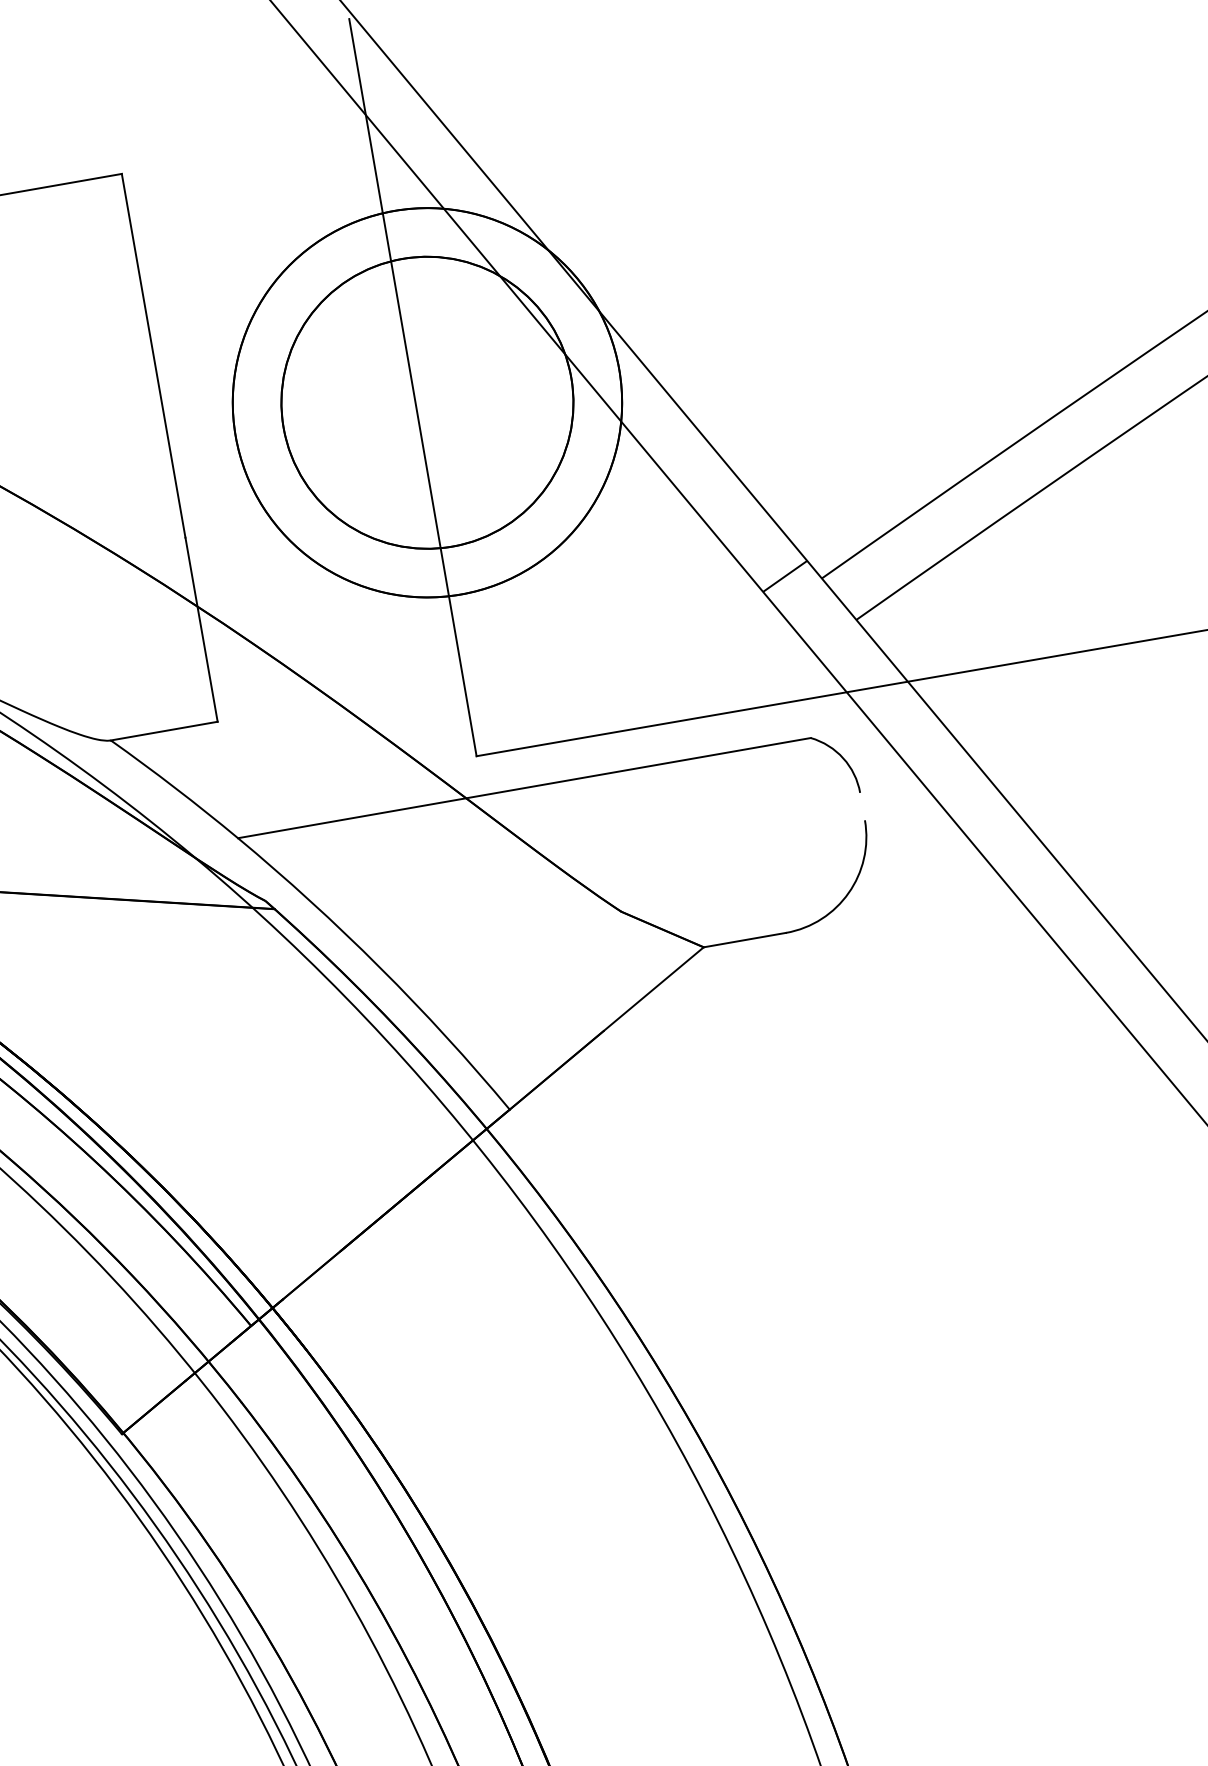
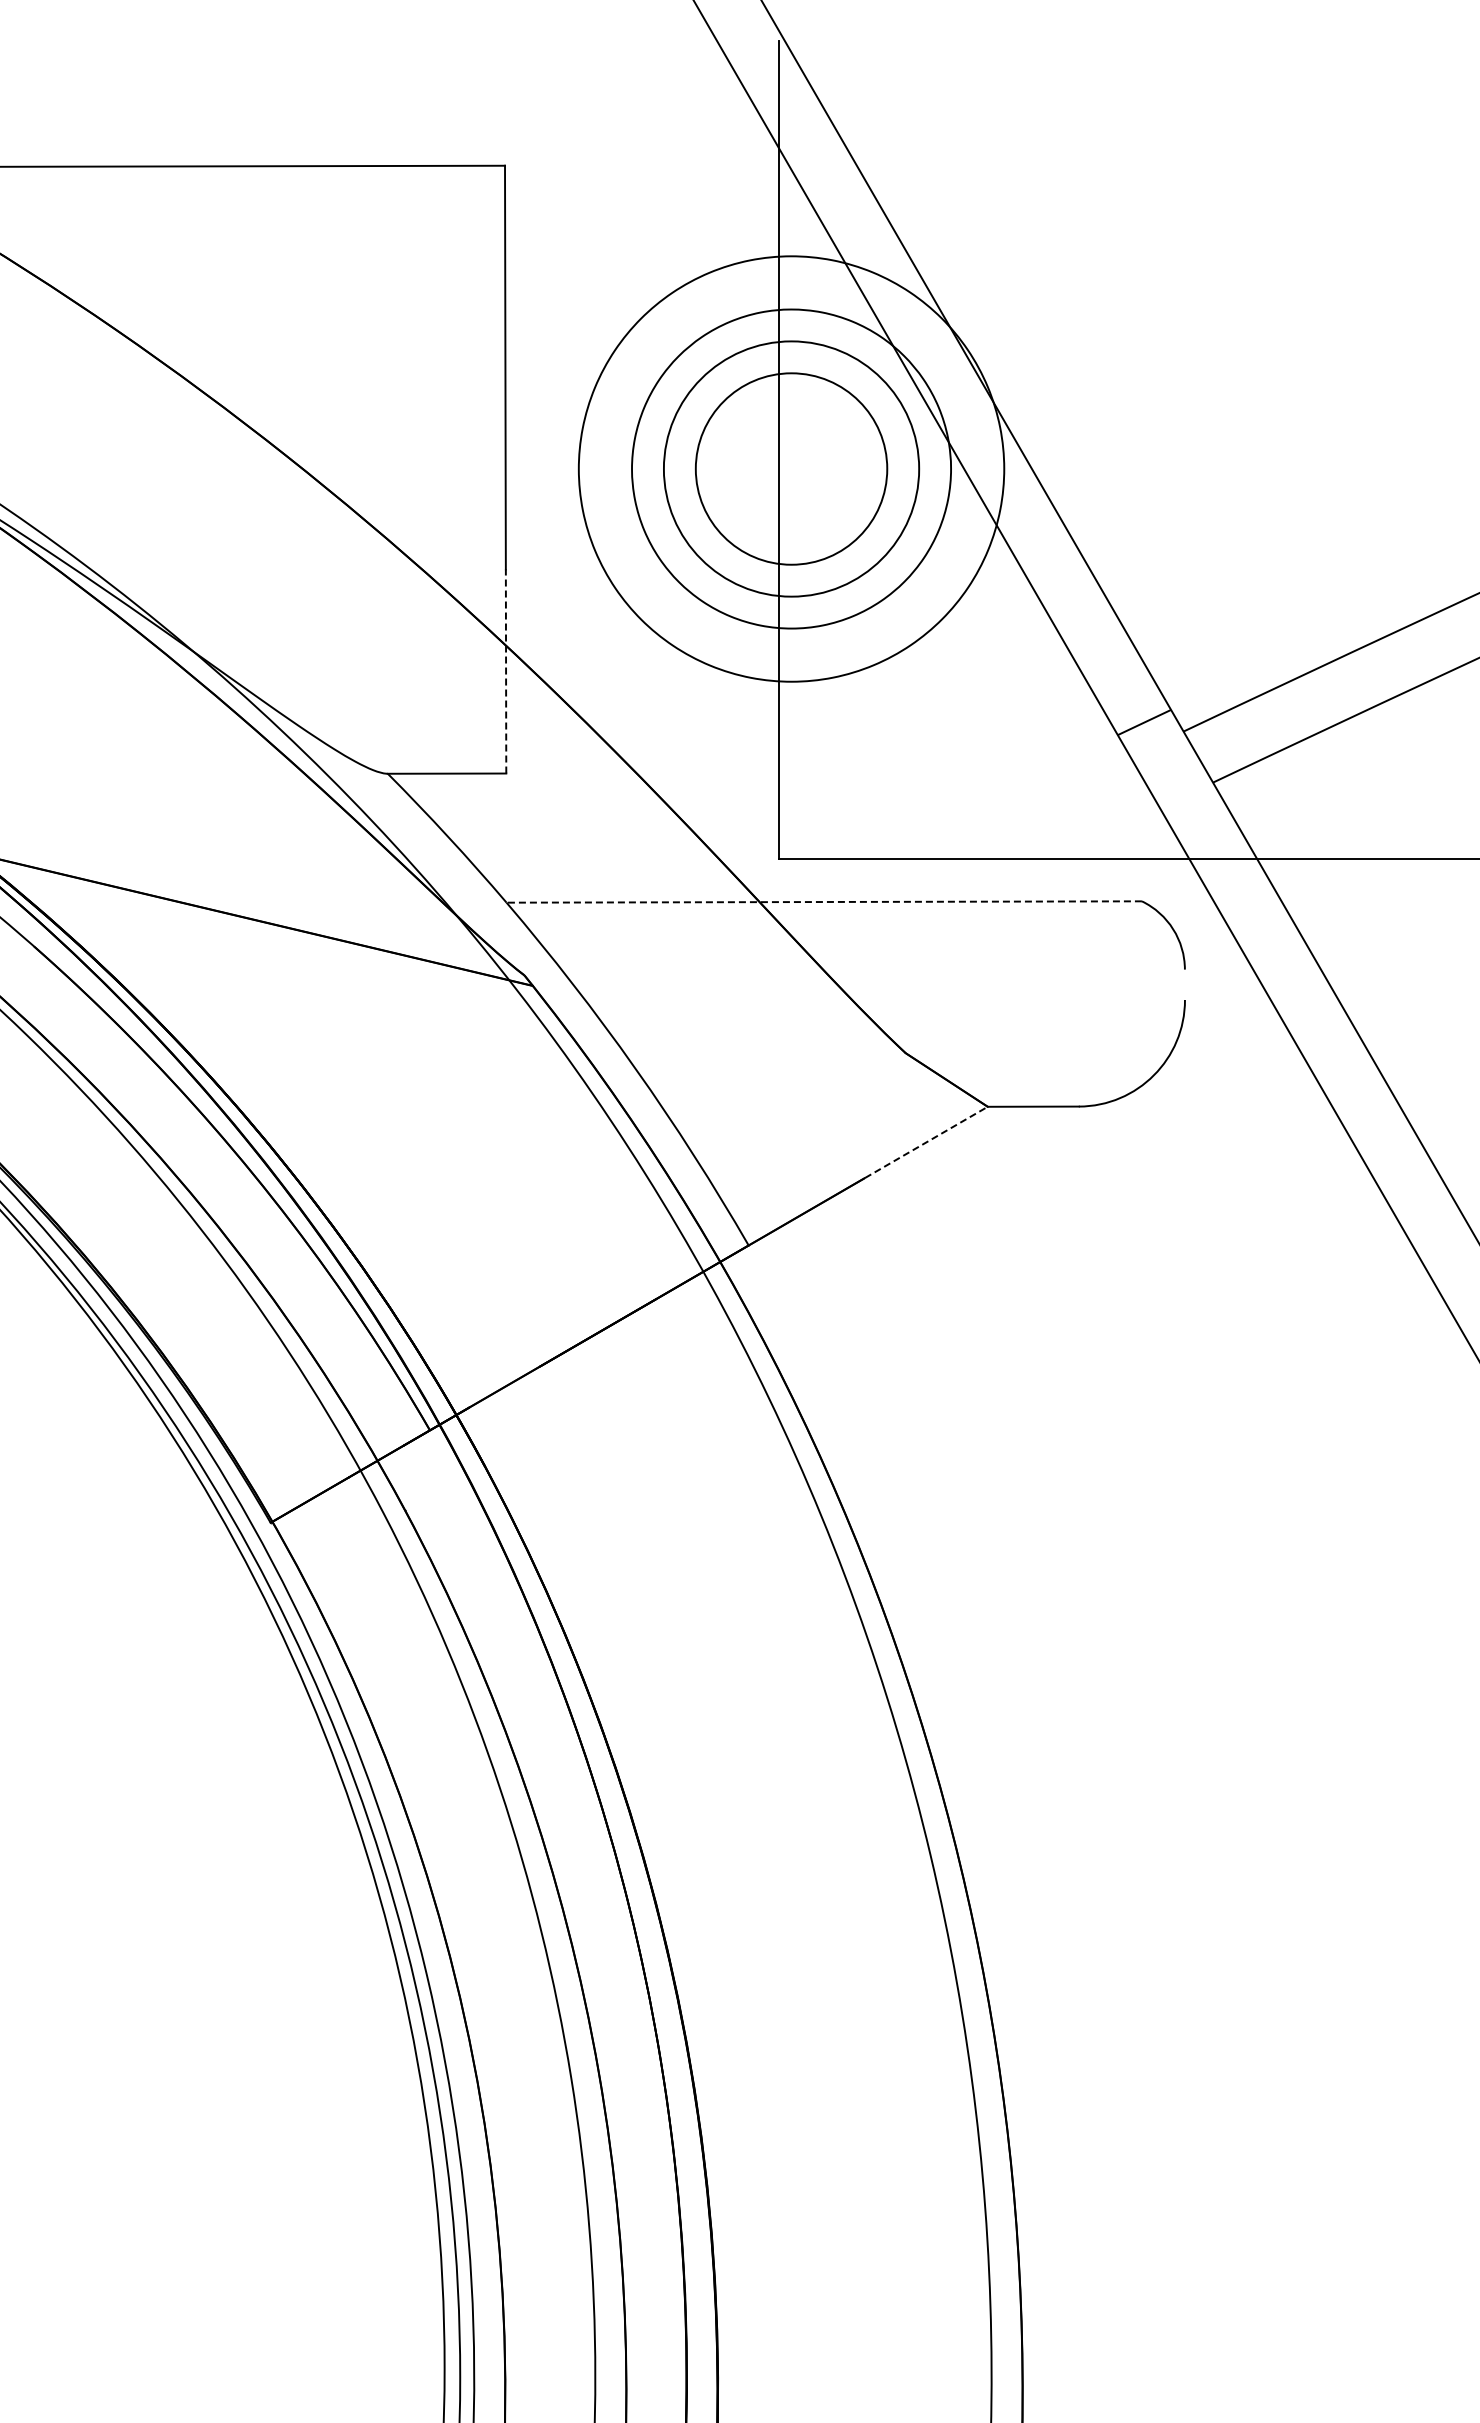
circle: (427, 402) -> (791, 468), size x0.6
circle: (427, 402) -> (791, 468), size x0.6
line: (201, 628) -> (506, 670), solid -> dashed
line: (524, 788) -> (824, 902), solid -> dashed
line: (654, 989) -> (926, 1142), solid -> dashed

